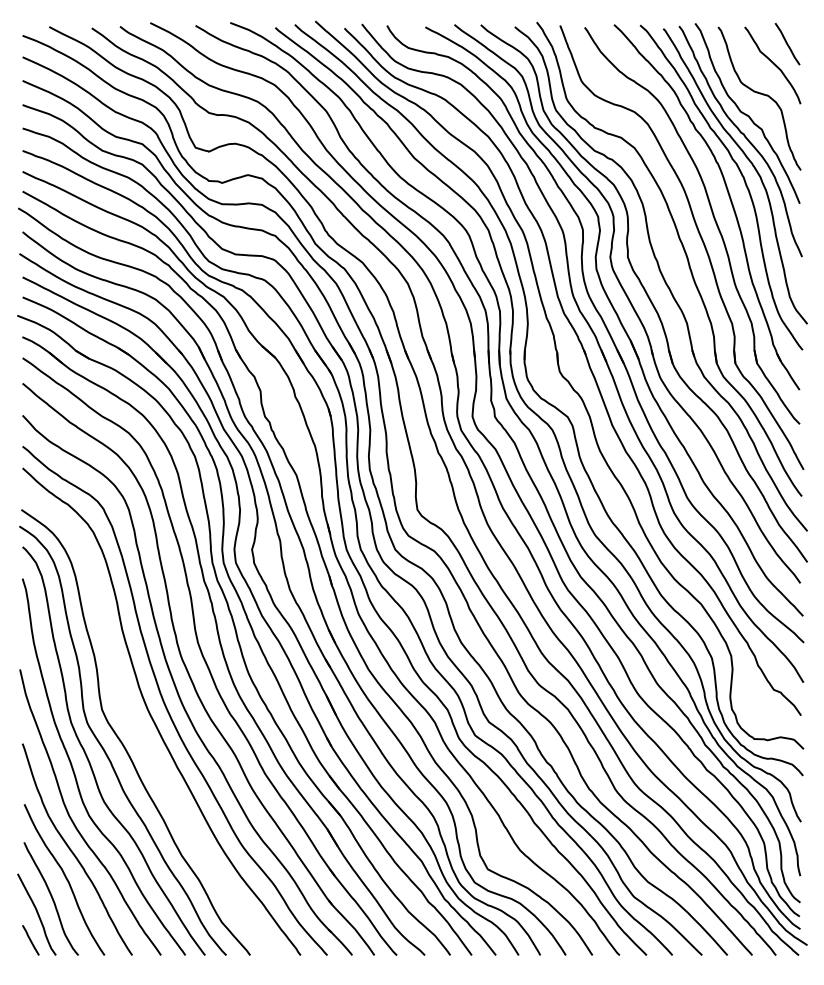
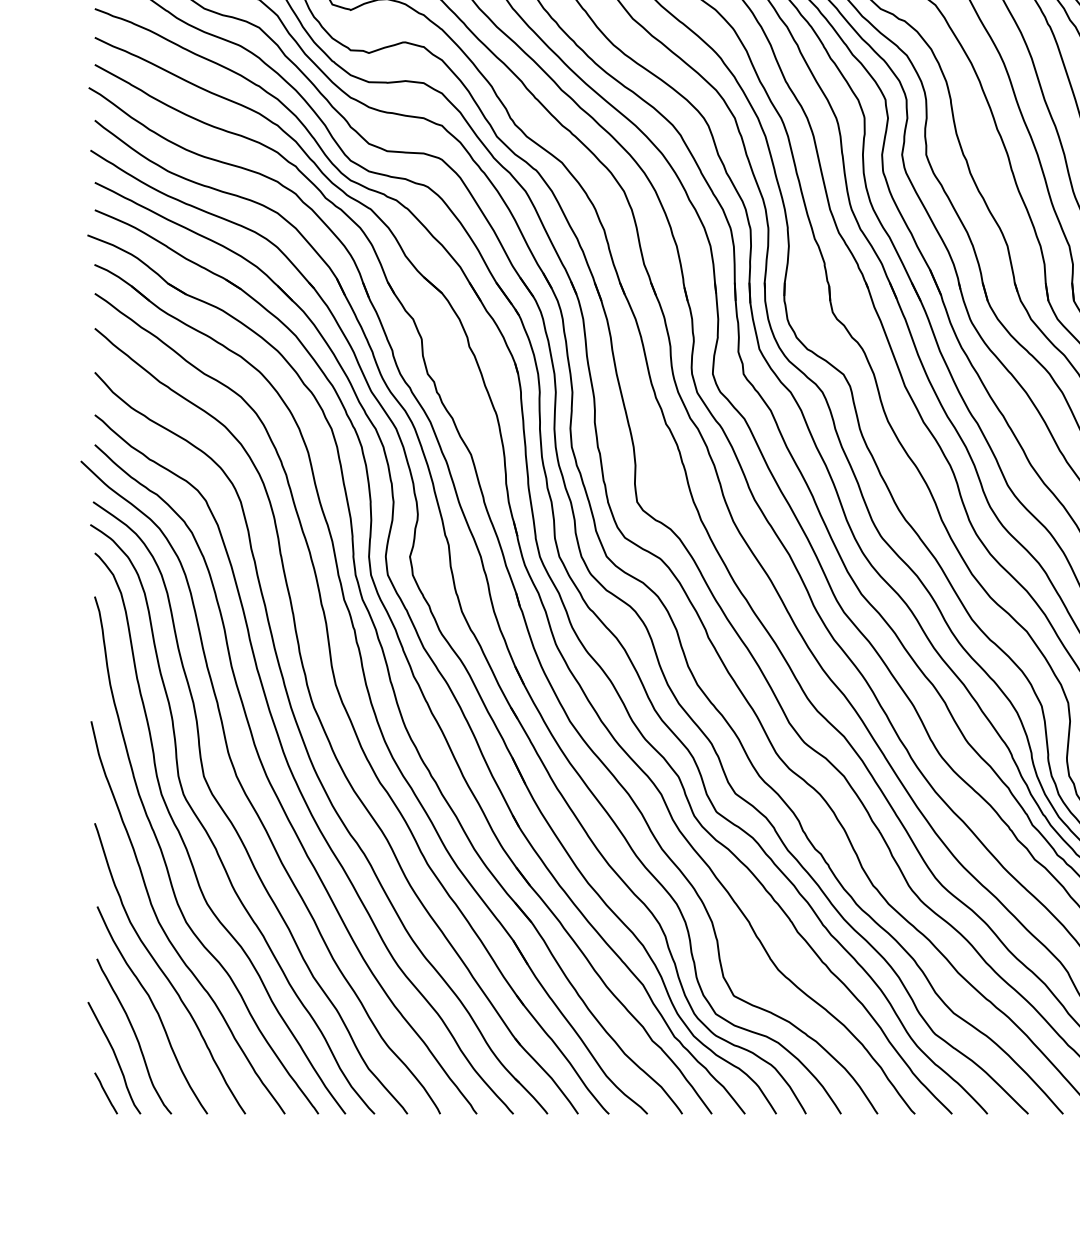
curve: (133, 722) -> (247, 794), added

